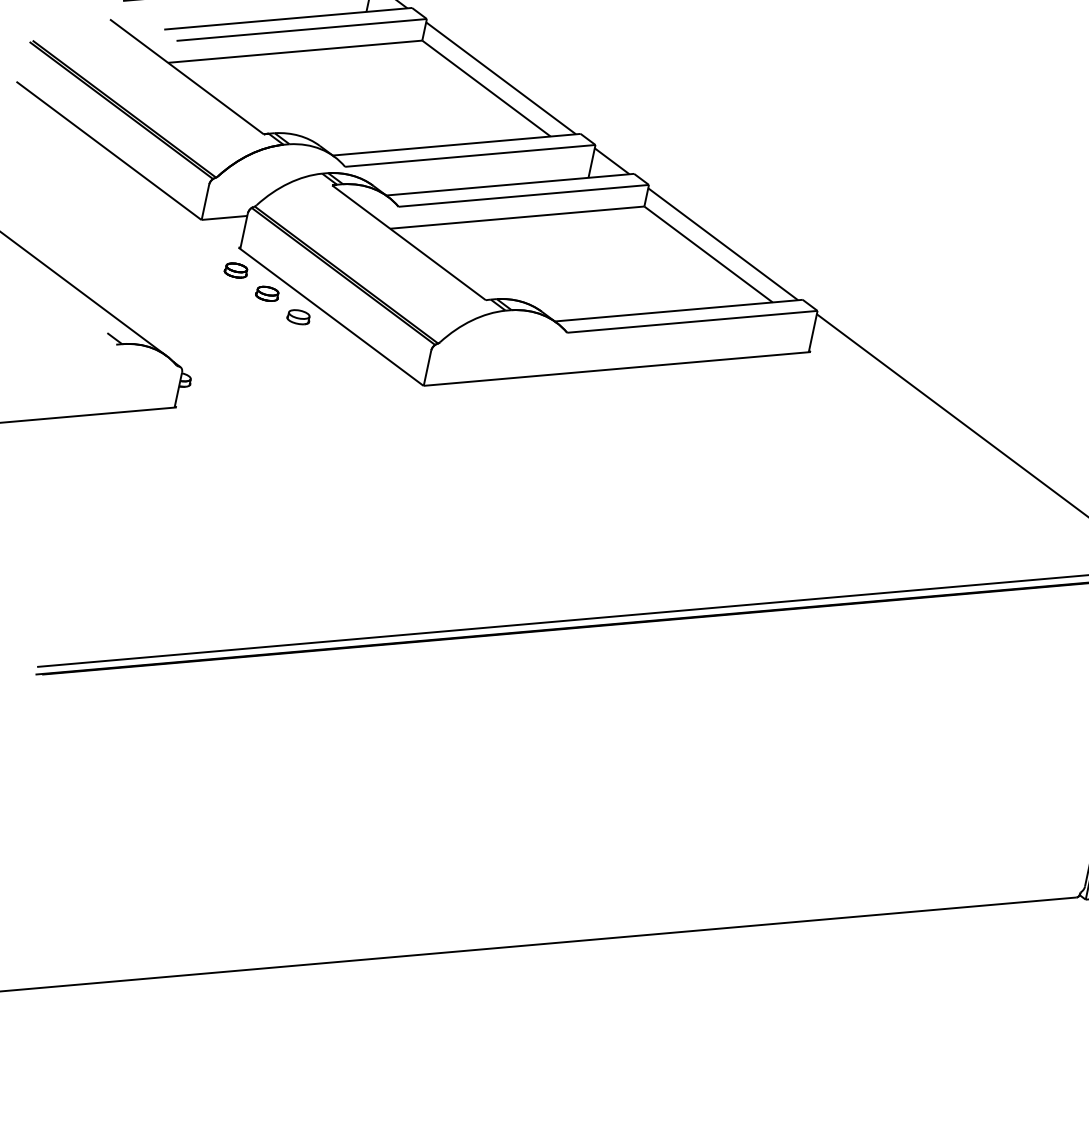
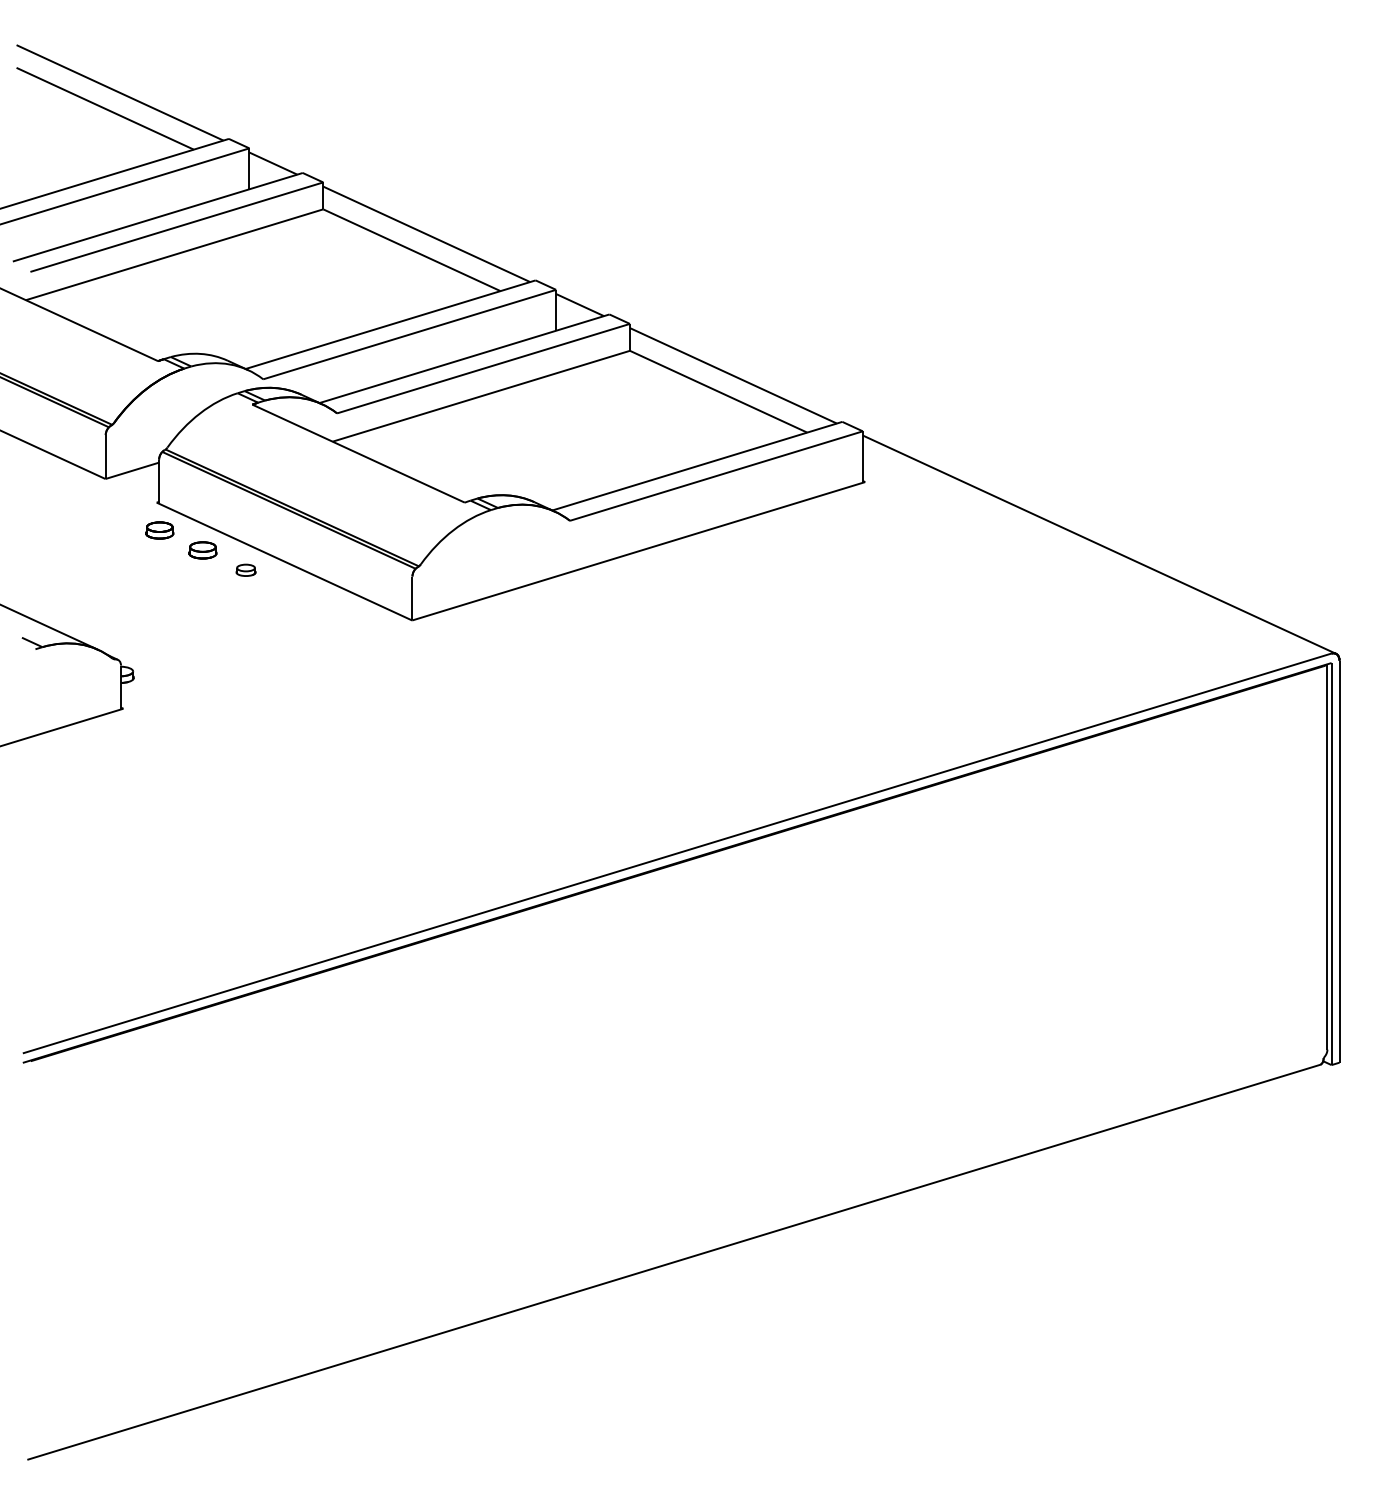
part: (298, 317) -> (245, 570), size x0.7

